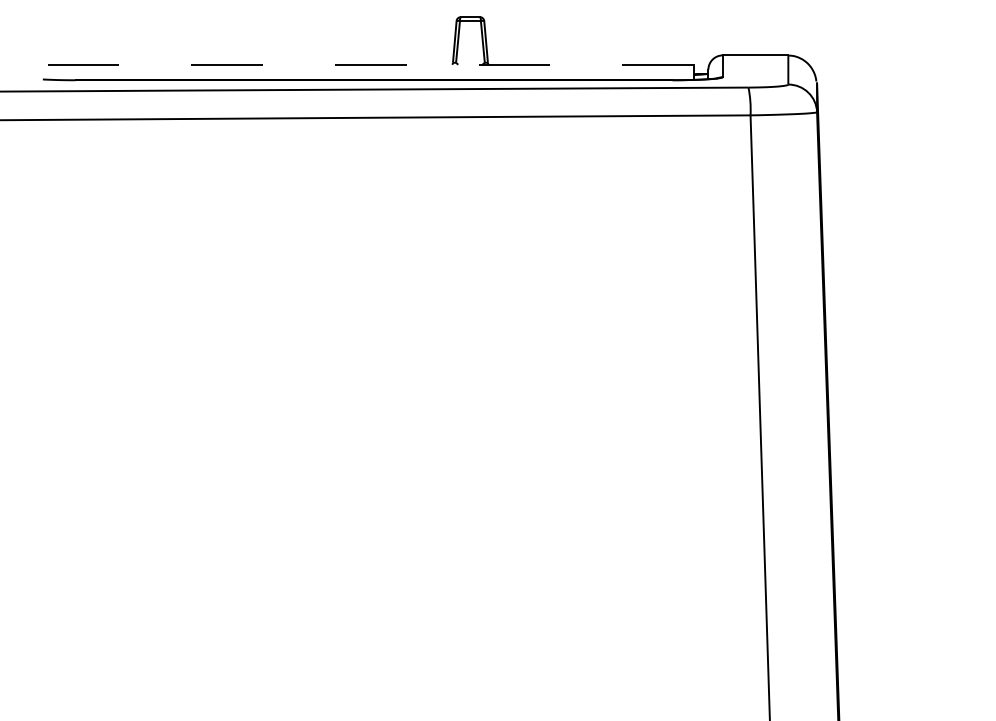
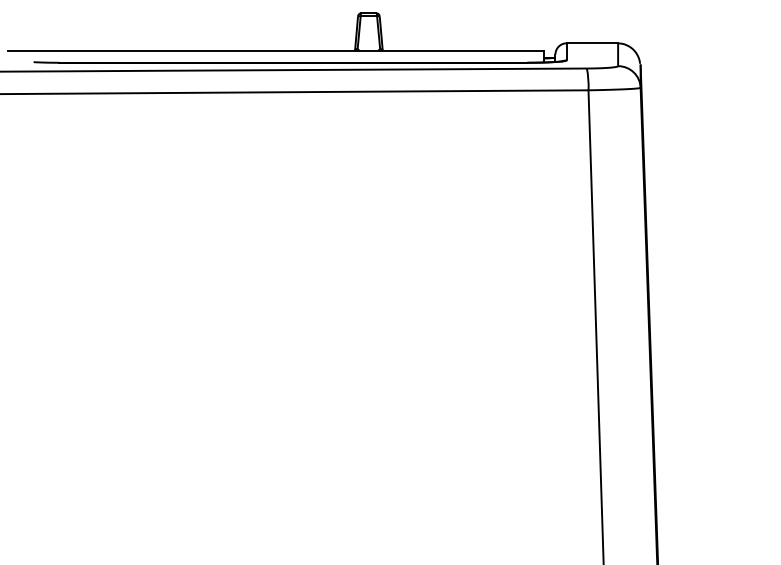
line: (351, 64) -> (275, 50), dashed -> solid

